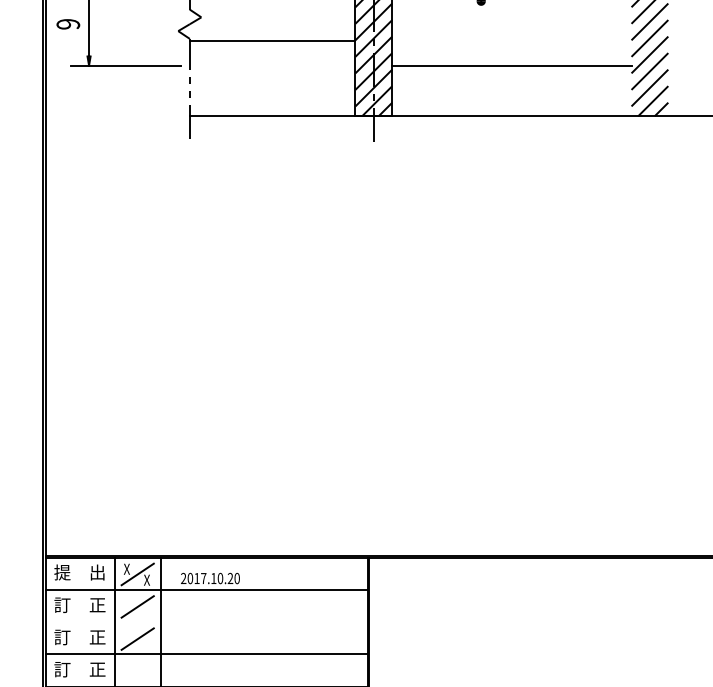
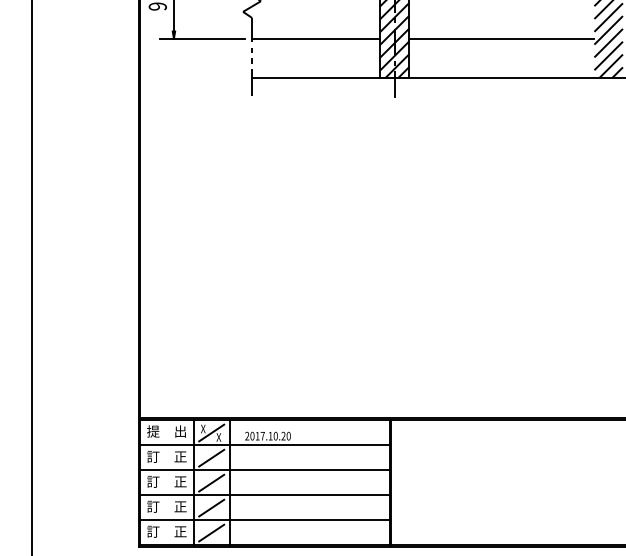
line: (272, 40) -> (316, 38), moved
line: (205, 622) -> (264, 470), added
line: (137, 670) -> (211, 507), added

